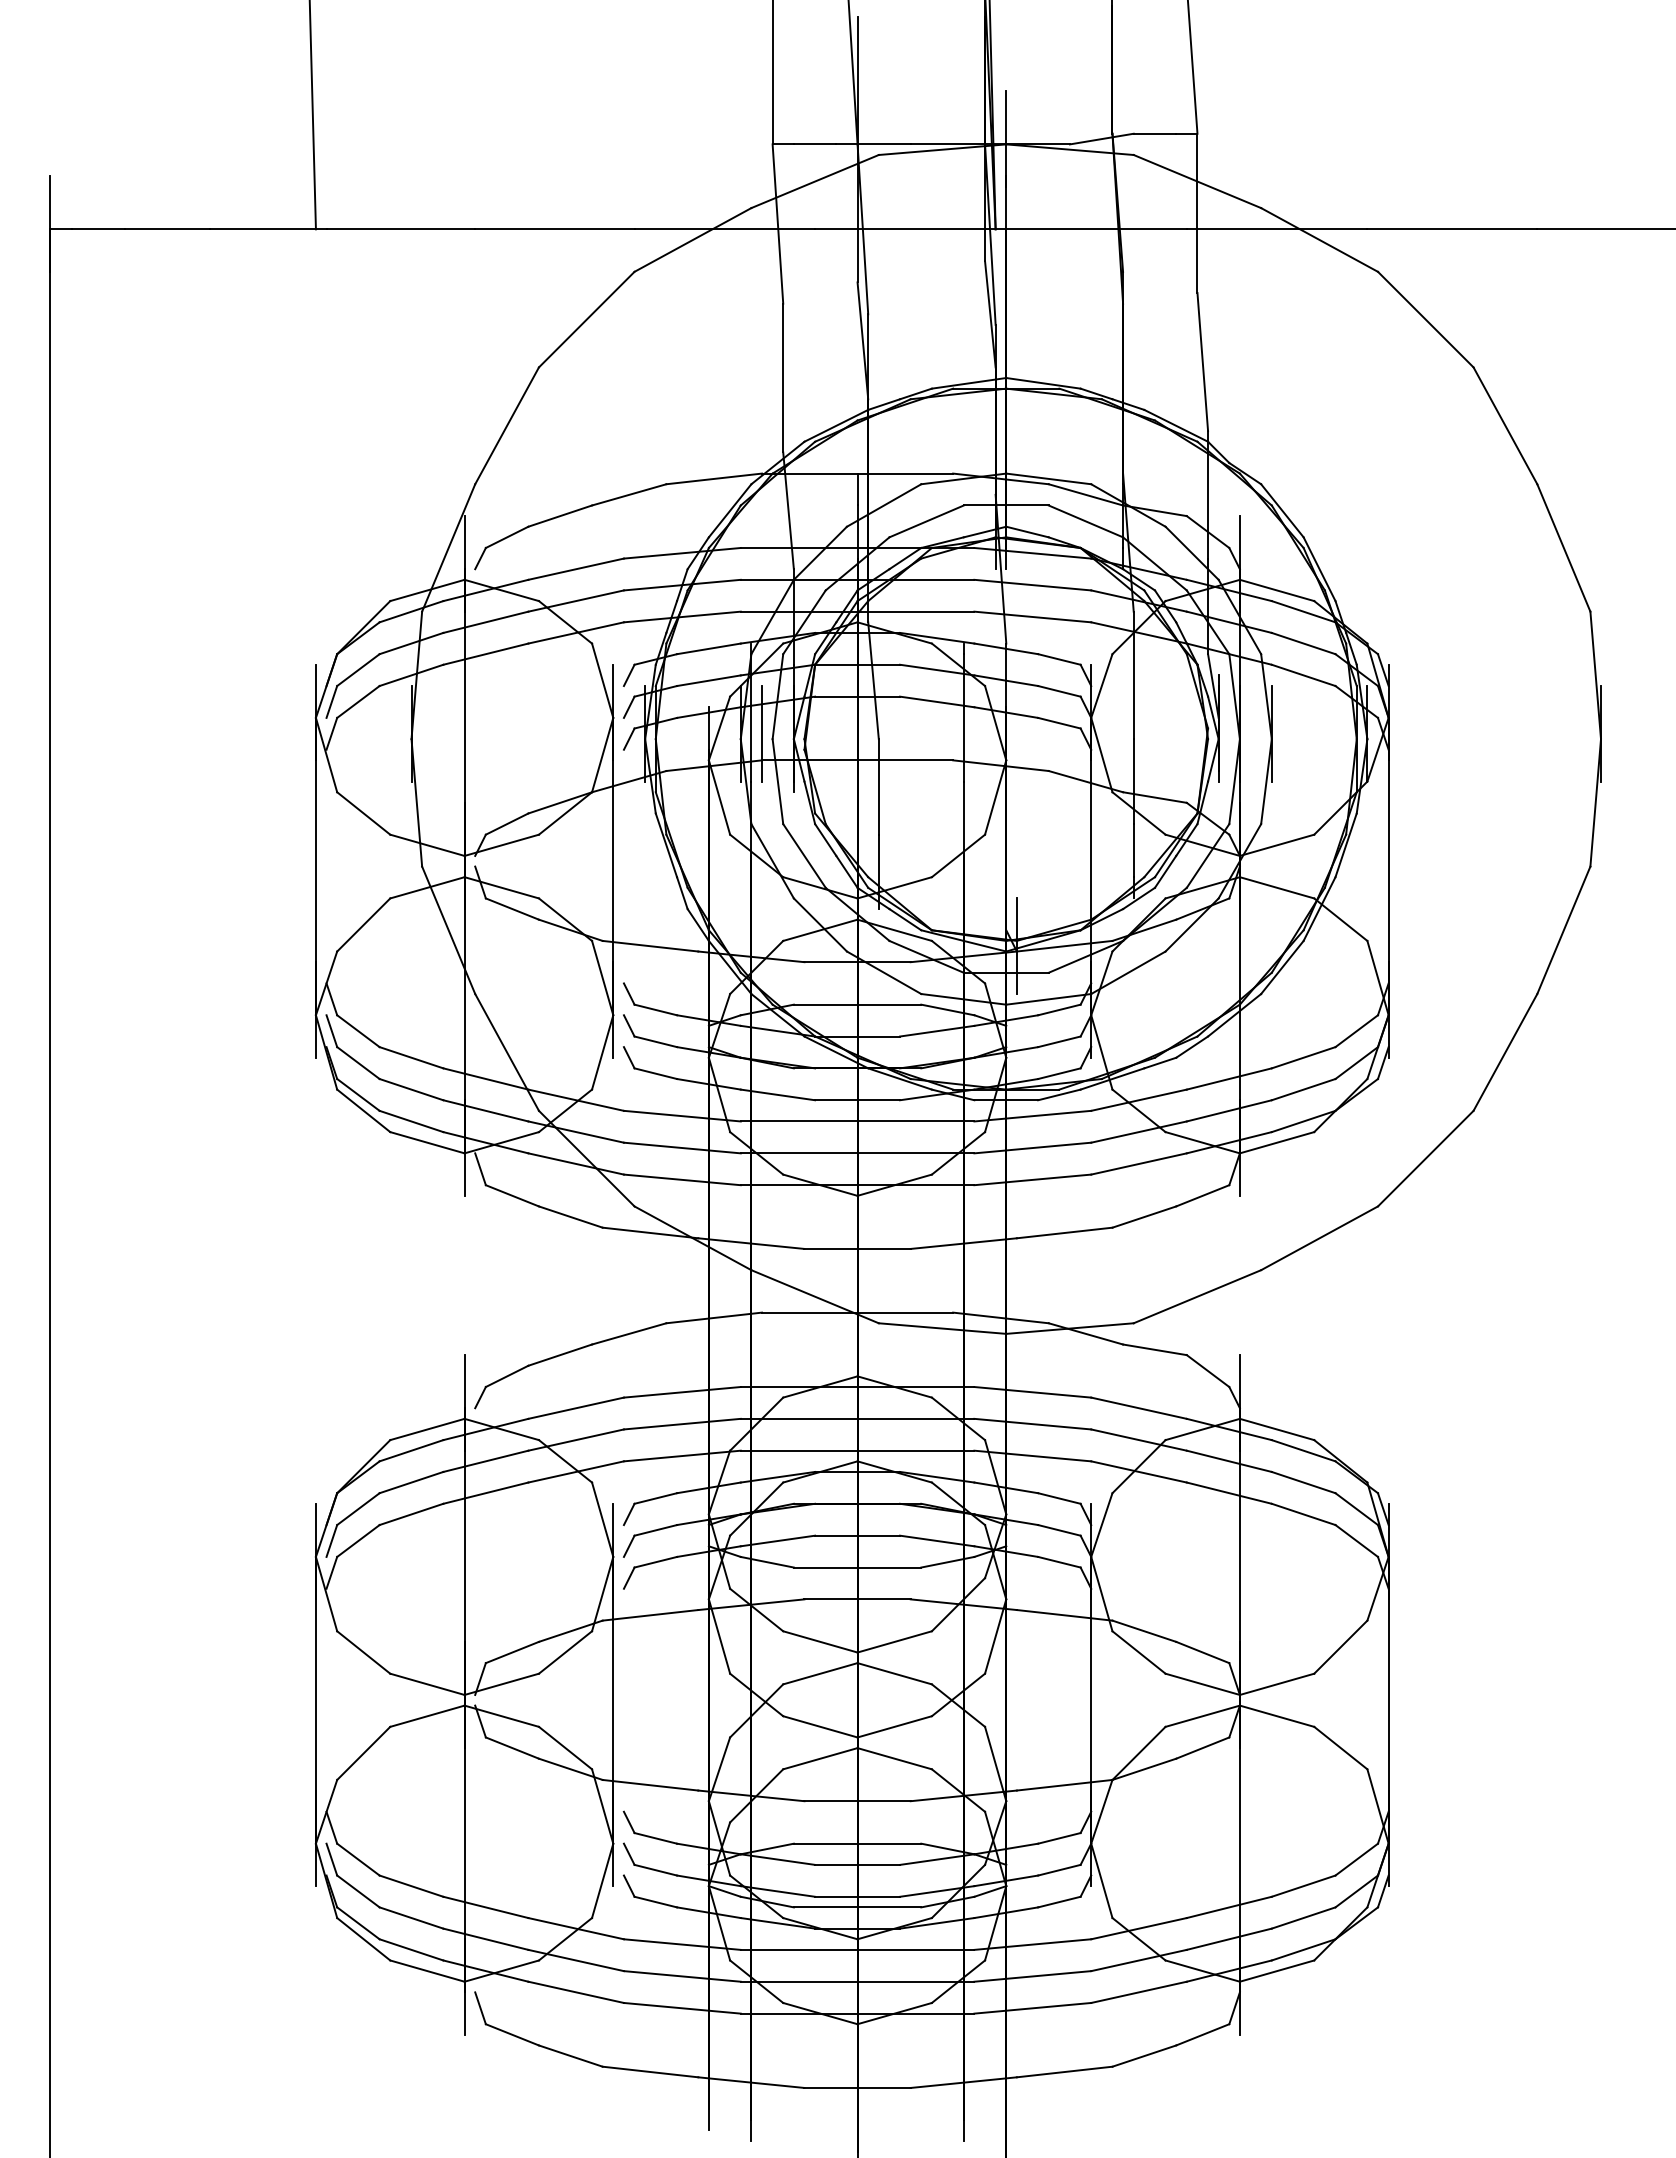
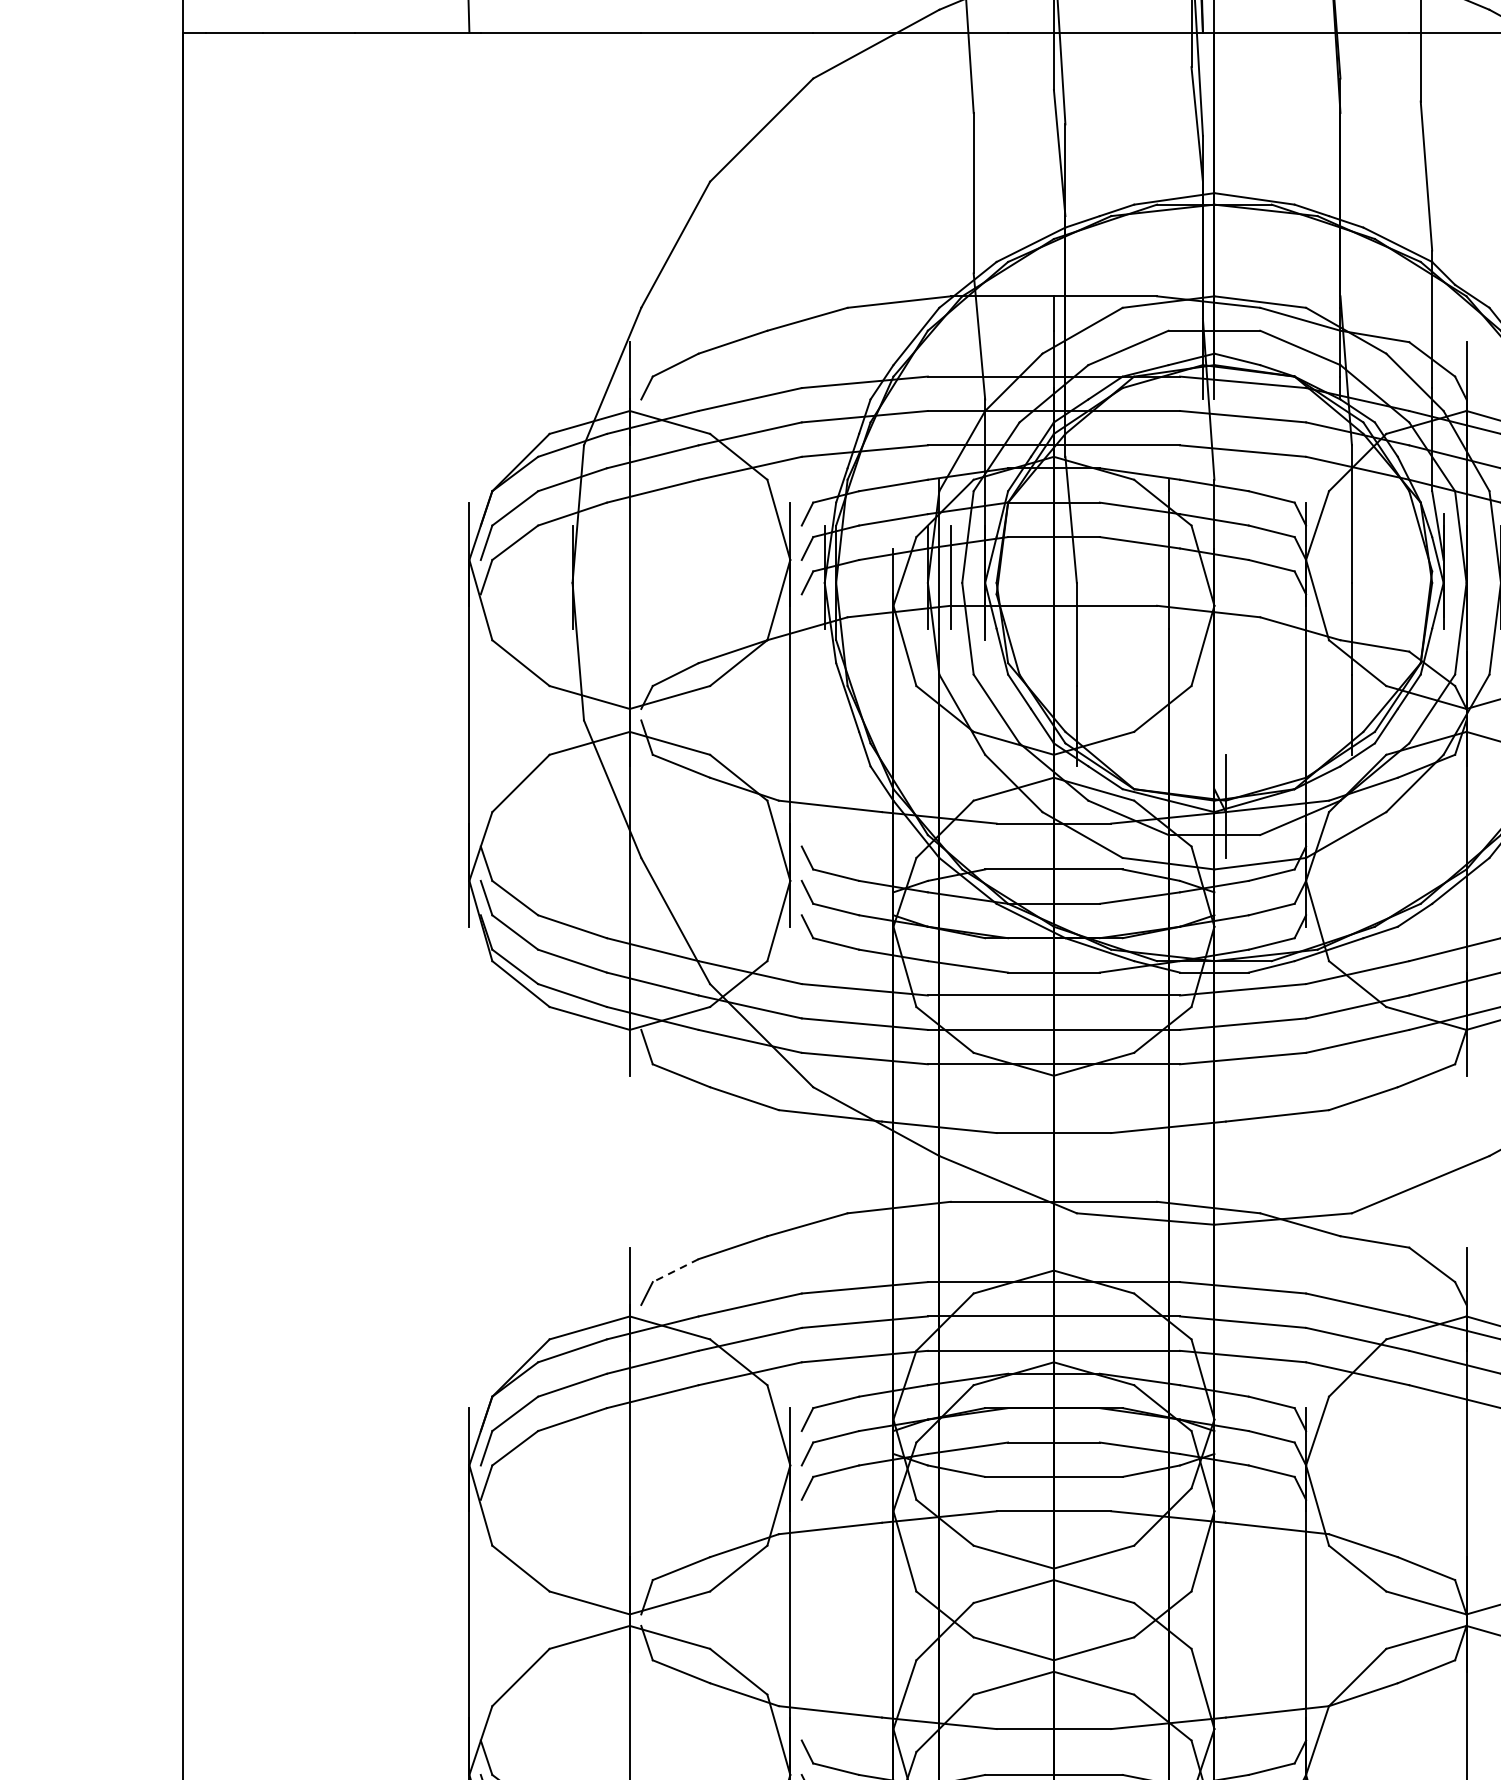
line: (507, 1376) -> (676, 1270), solid -> dashed

